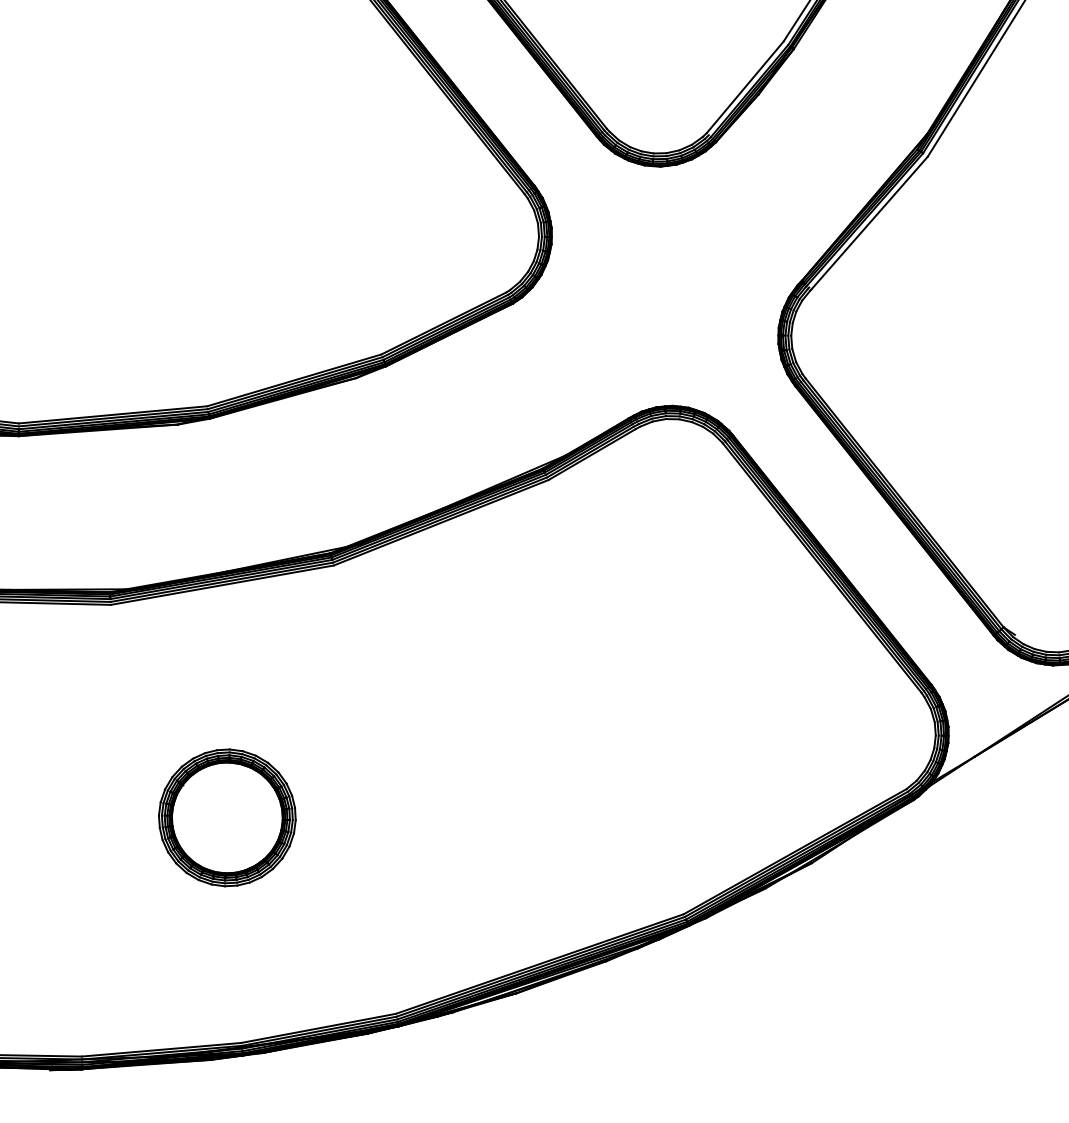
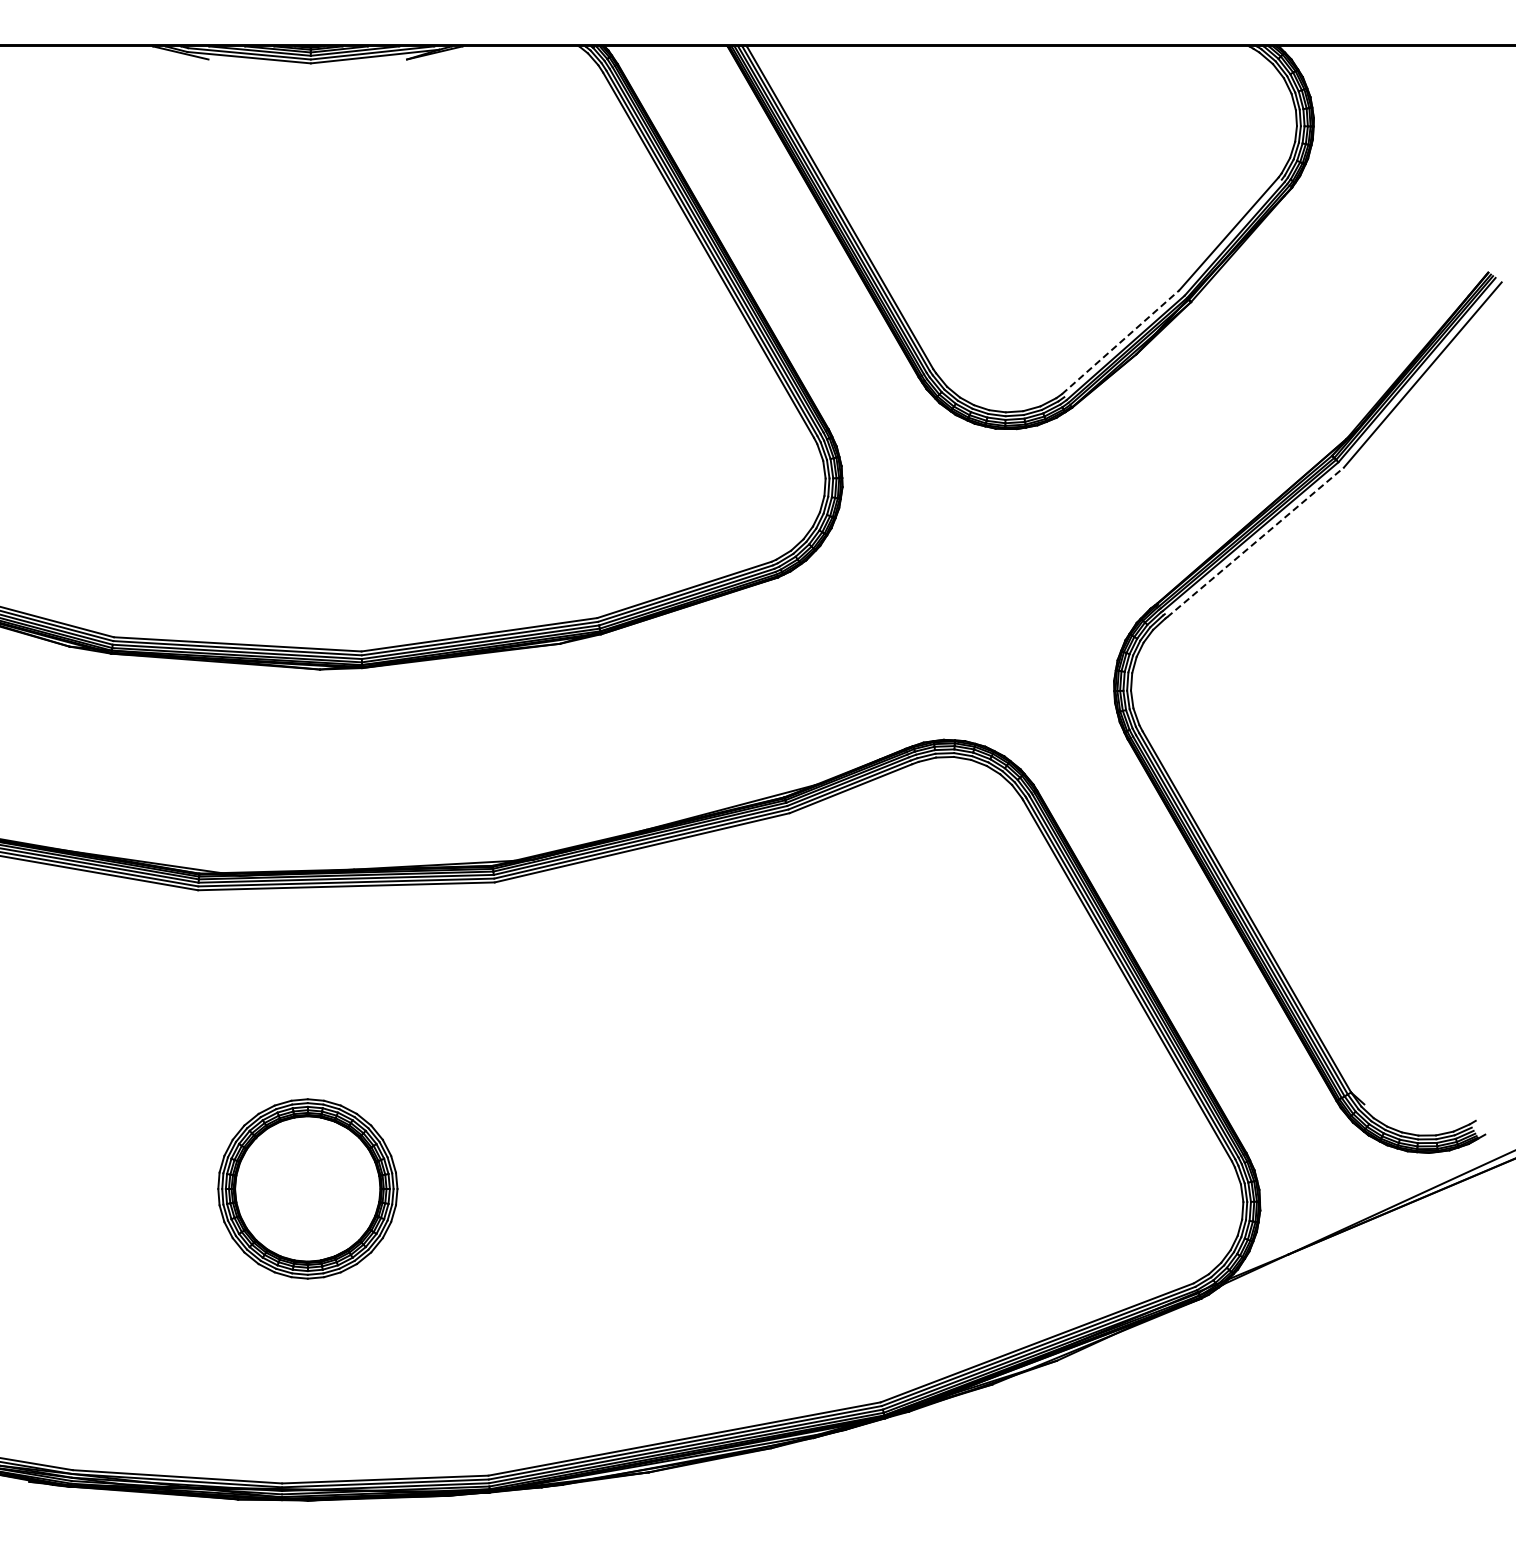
line: (745, 86) -> (1121, 341), solid -> dashed
line: (869, 223) -> (1255, 542), solid -> dashed

